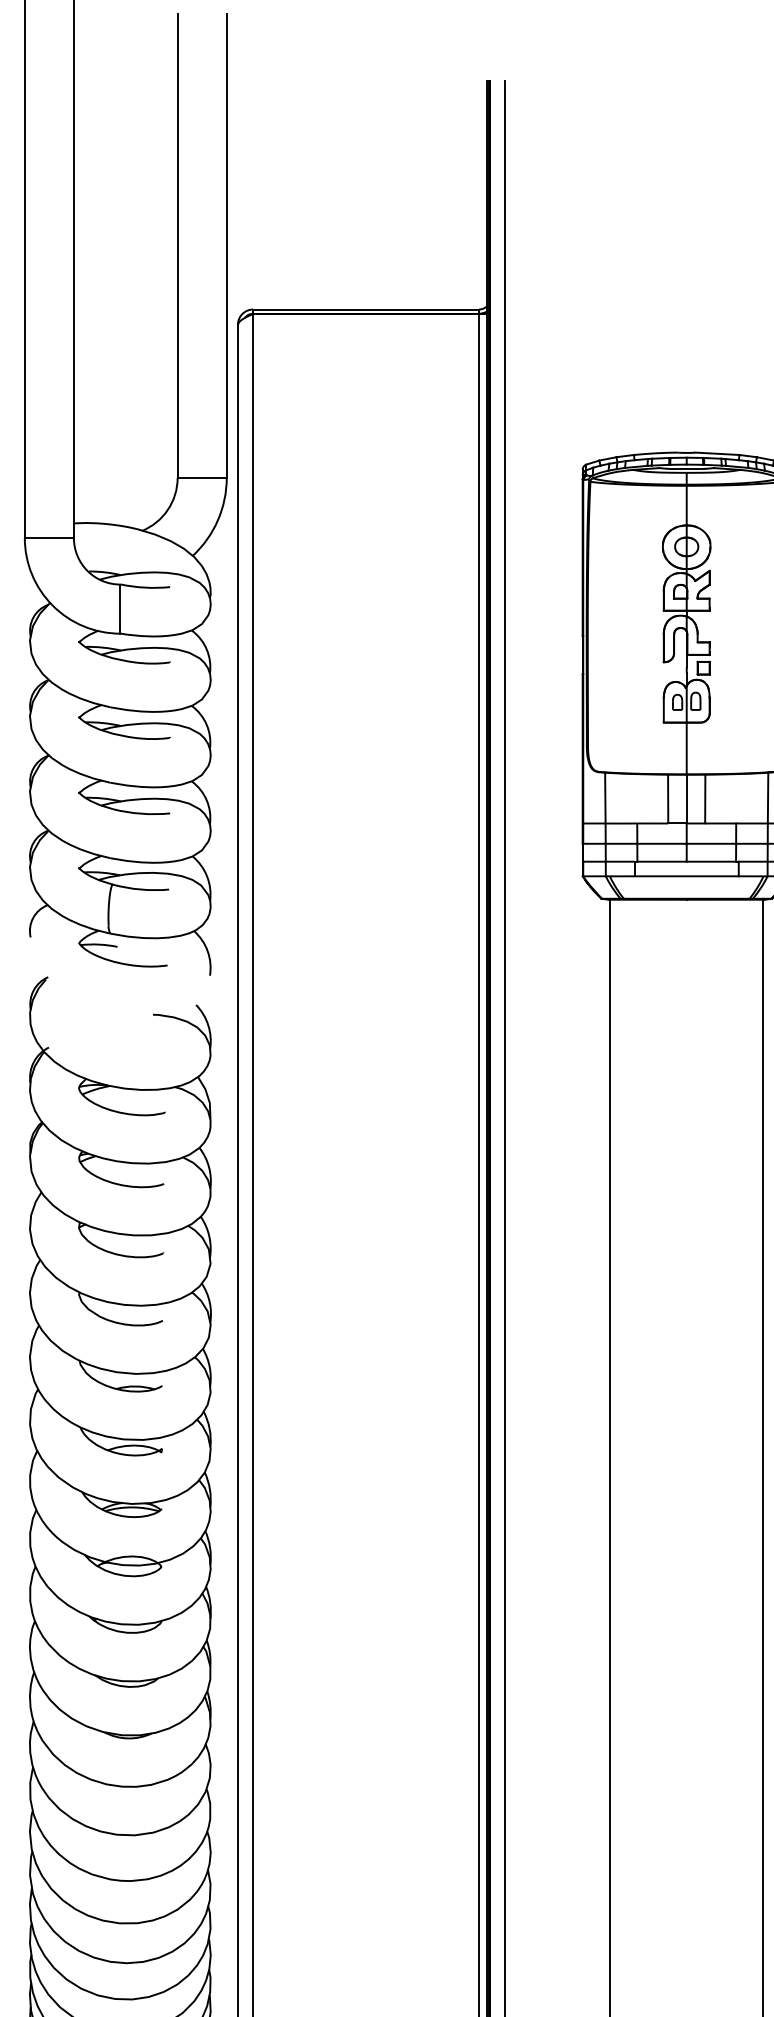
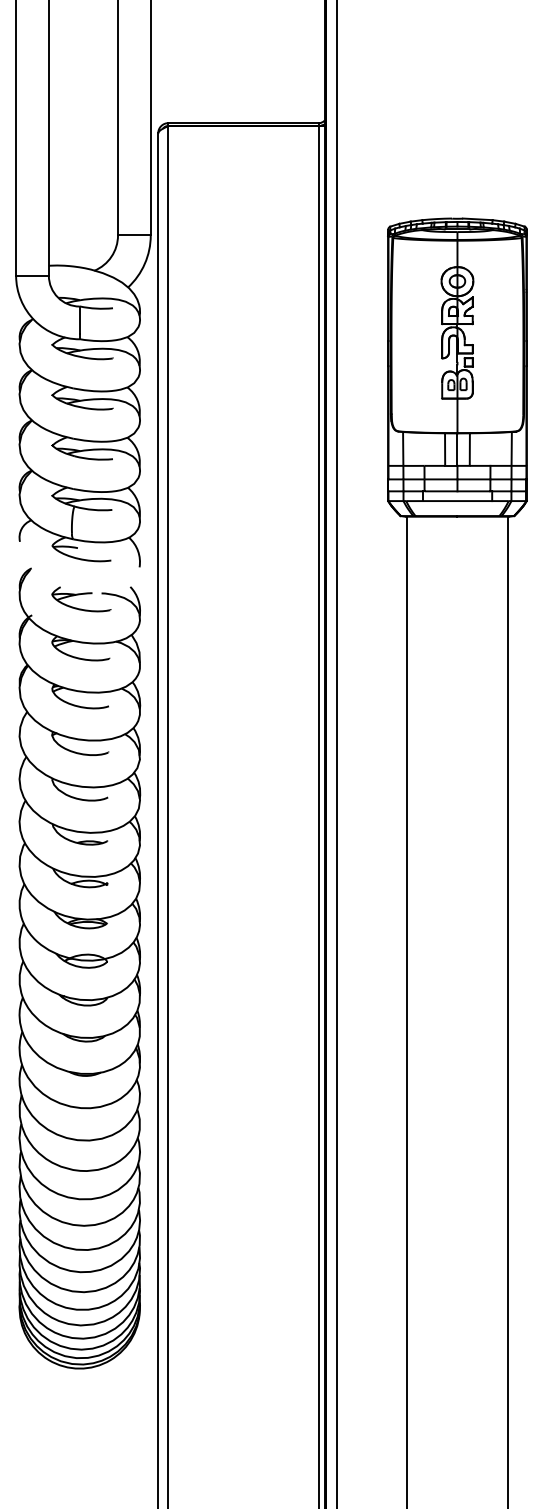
part: (122, 1023) -> (81, 599), added

